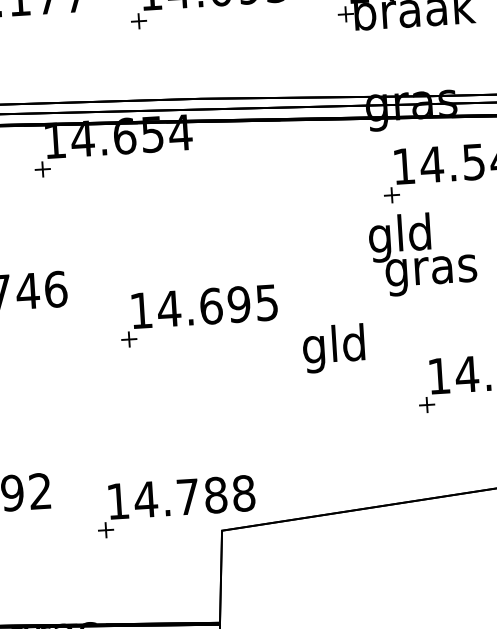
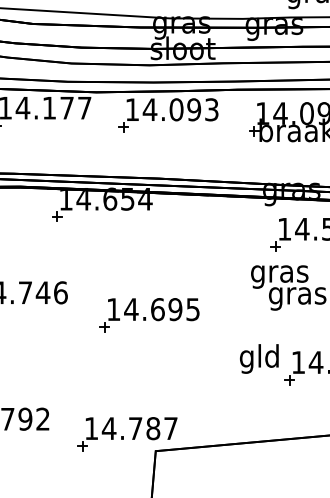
text: (400, 237) -> (279, 273), gld -> gras
text: (334, 347) -> (259, 358), moved
text: (243, 493) -> (170, 428), 14.788 -> 14.787

